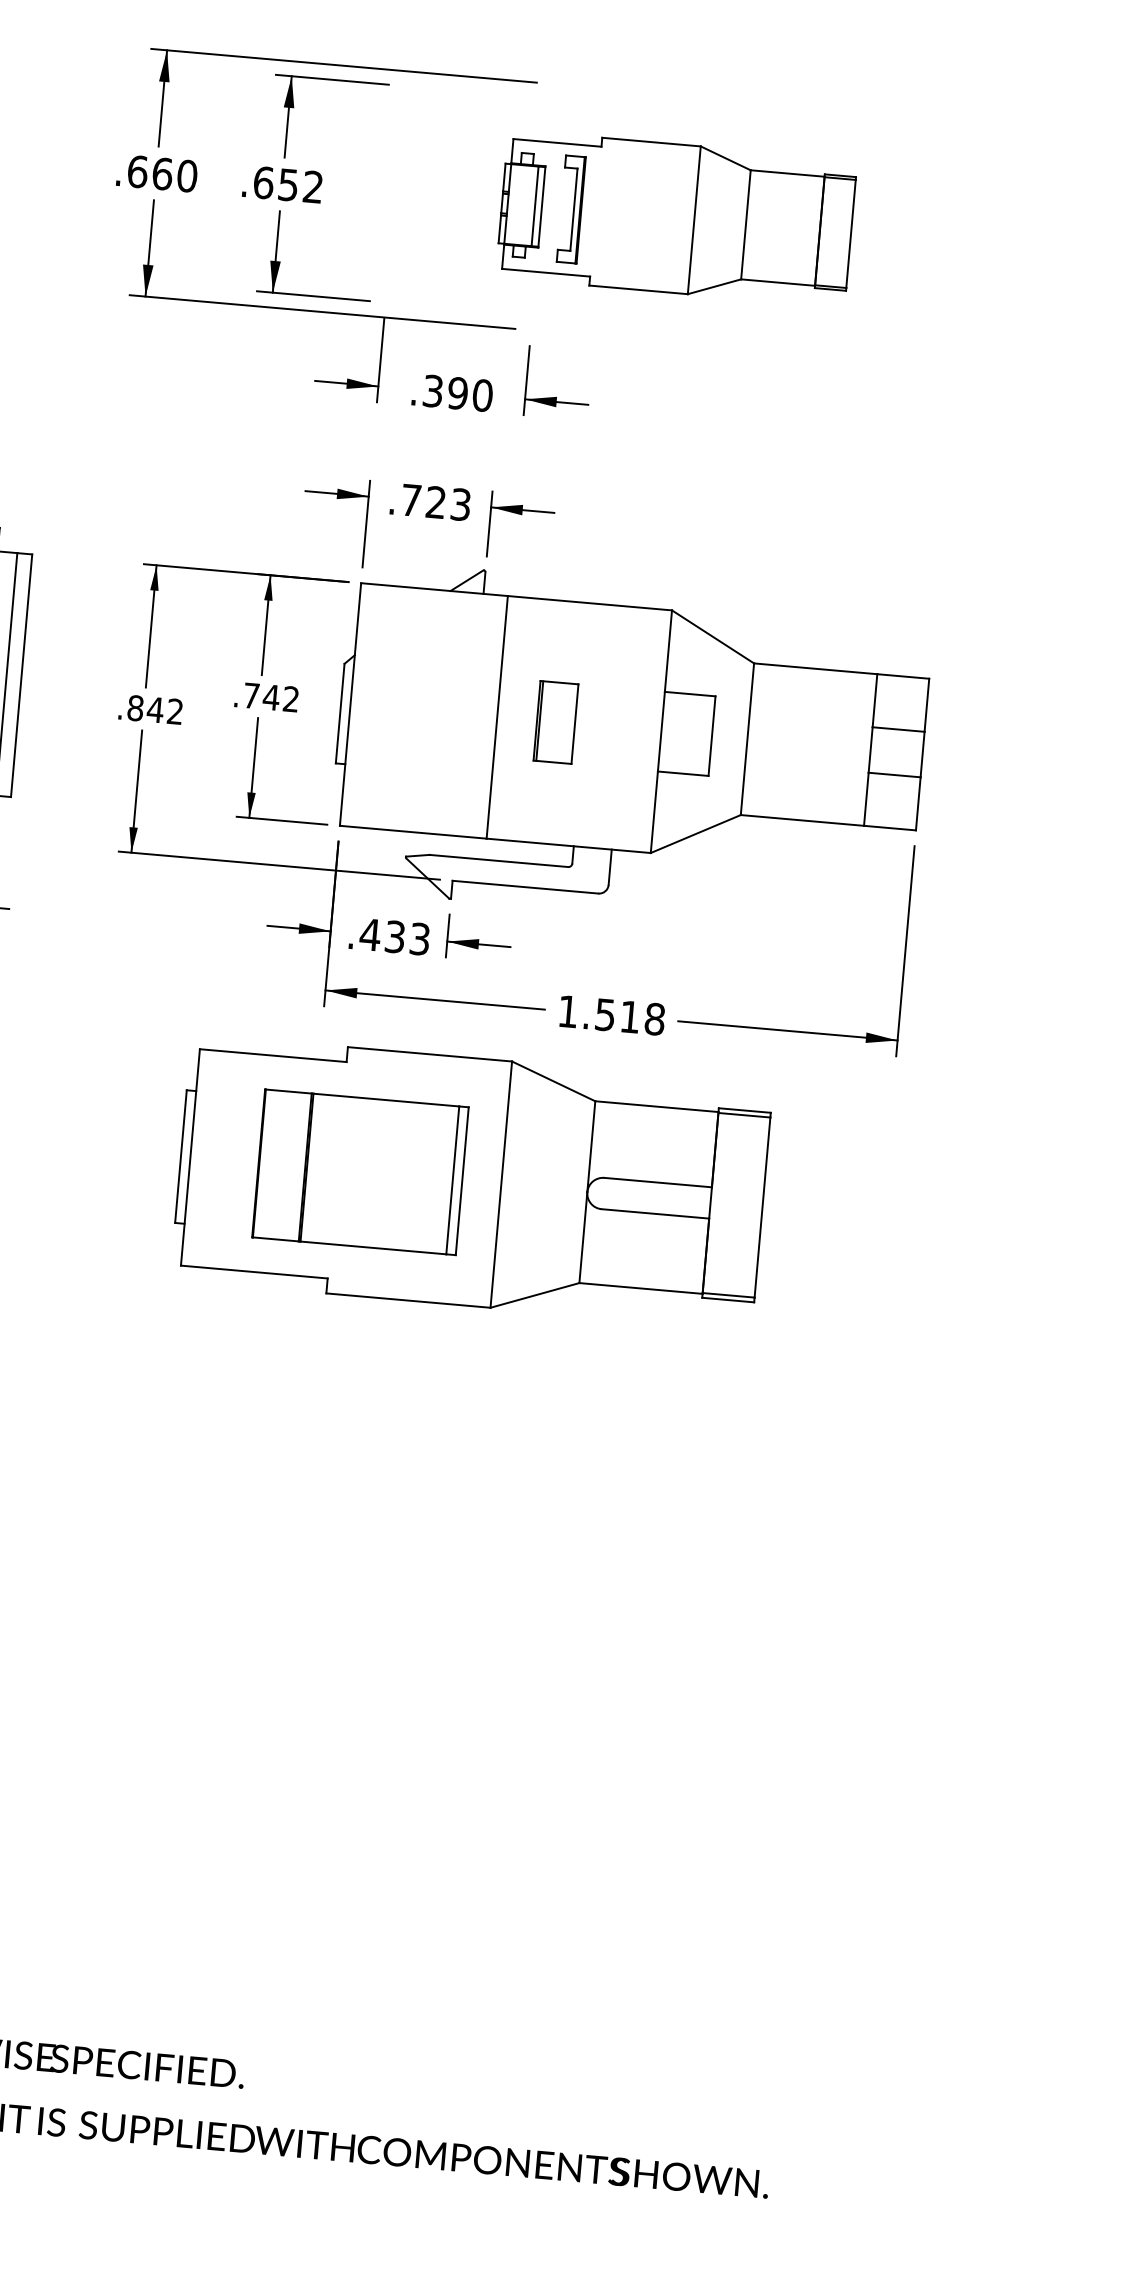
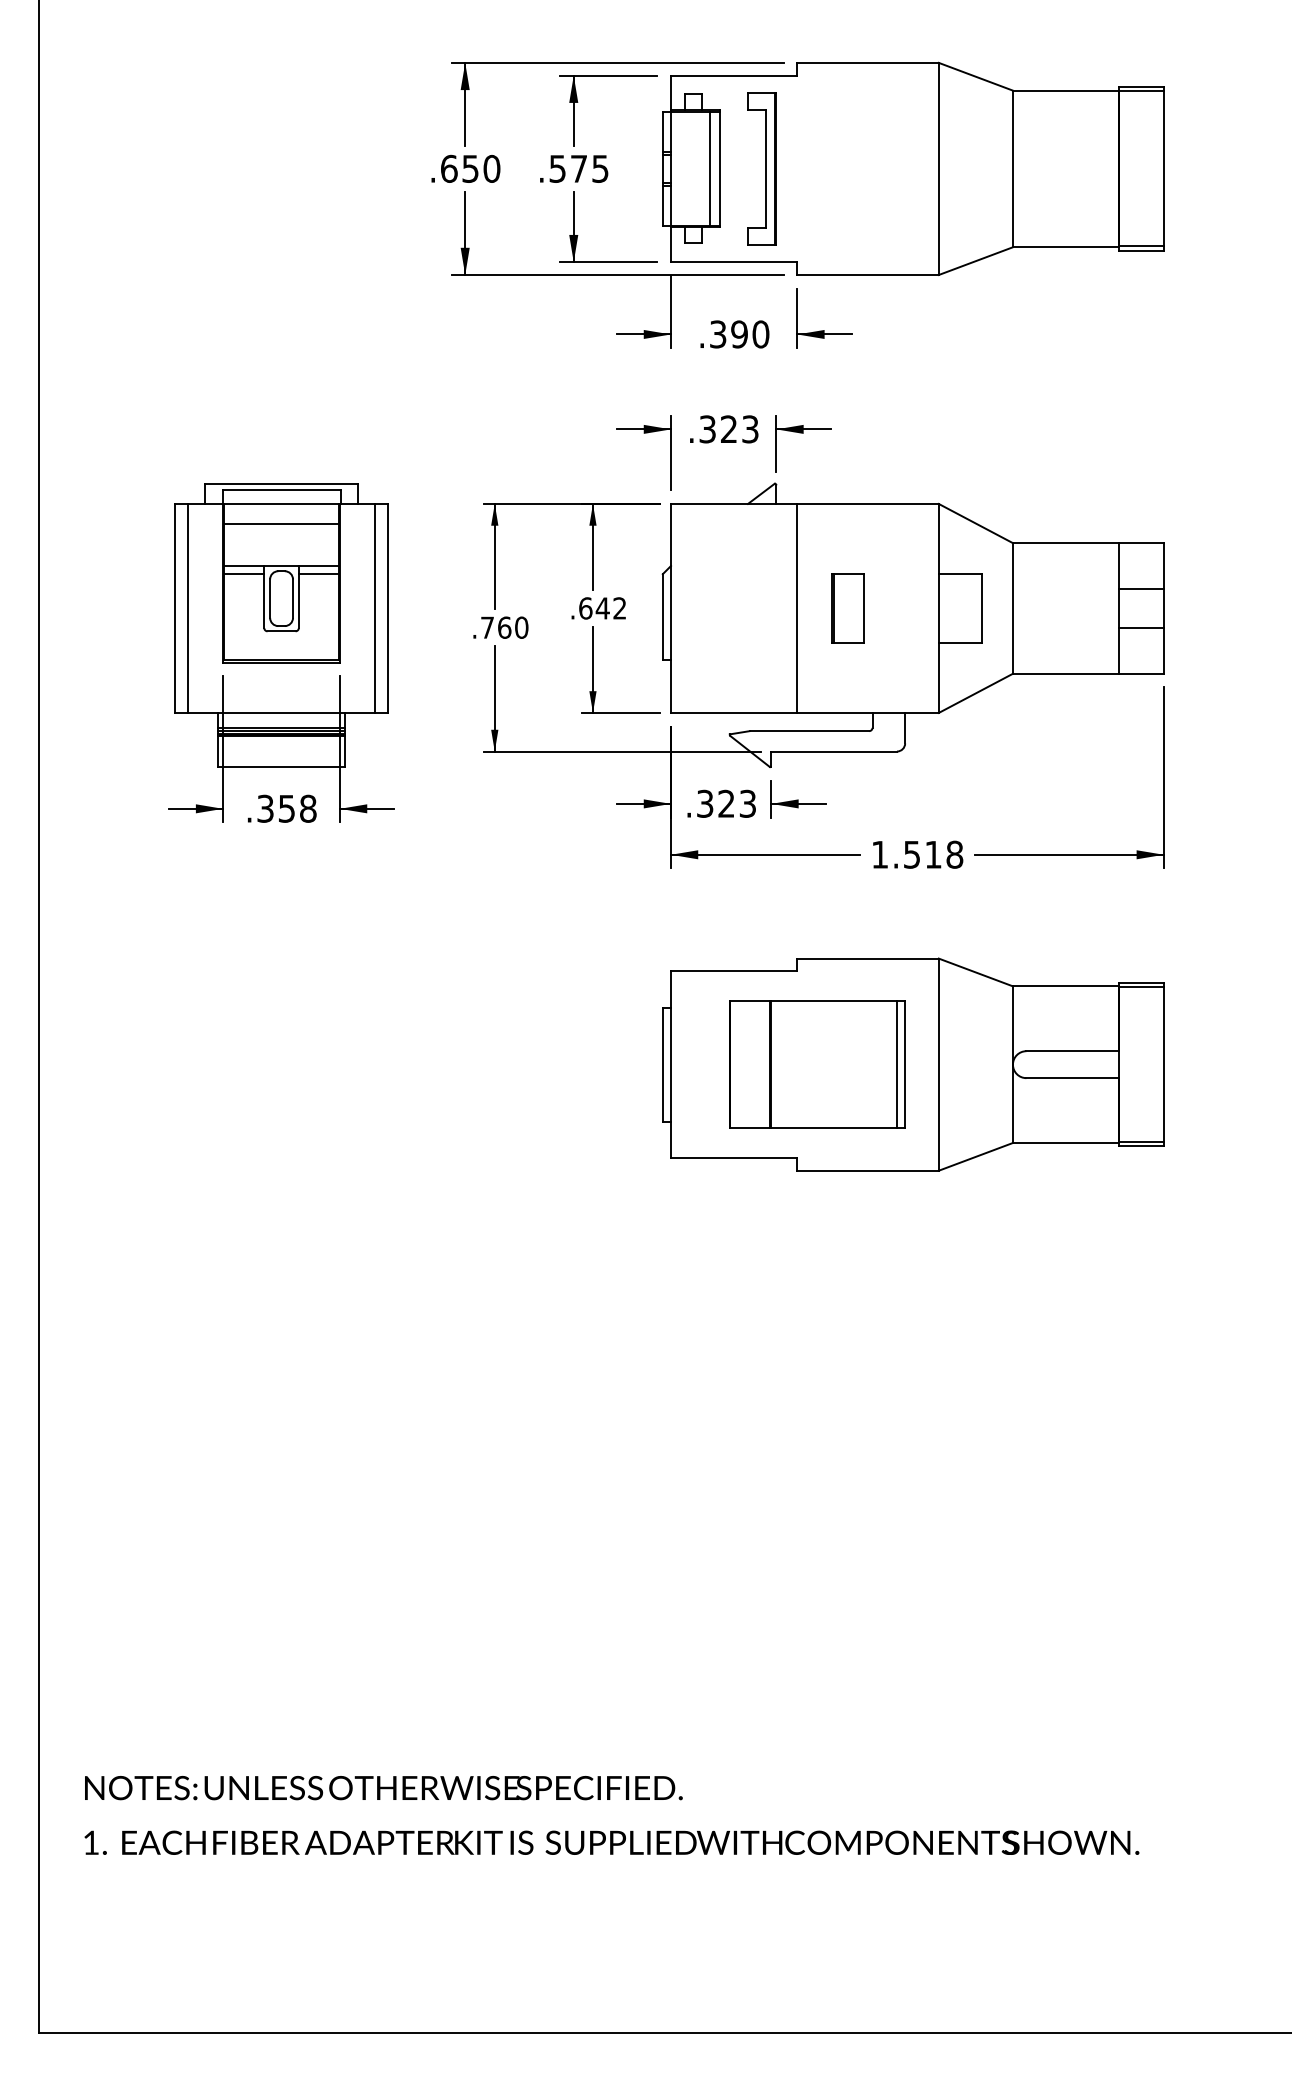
text: (162, 173) -> (470, 168), .660 -> .650
text: (287, 184) -> (578, 168), .652 -> .575
part: (676, 218) -> (913, 168), size x1.67
text: (411, 500) -> (707, 429), .723 -> .323
text: (251, 695) -> (585, 608), .742 -> .642
text: (155, 709) -> (504, 627), .842 -> .760
text: (382, 935) -> (715, 803), .433 -> .323
part: (471, 1181) -> (913, 1064), moved

